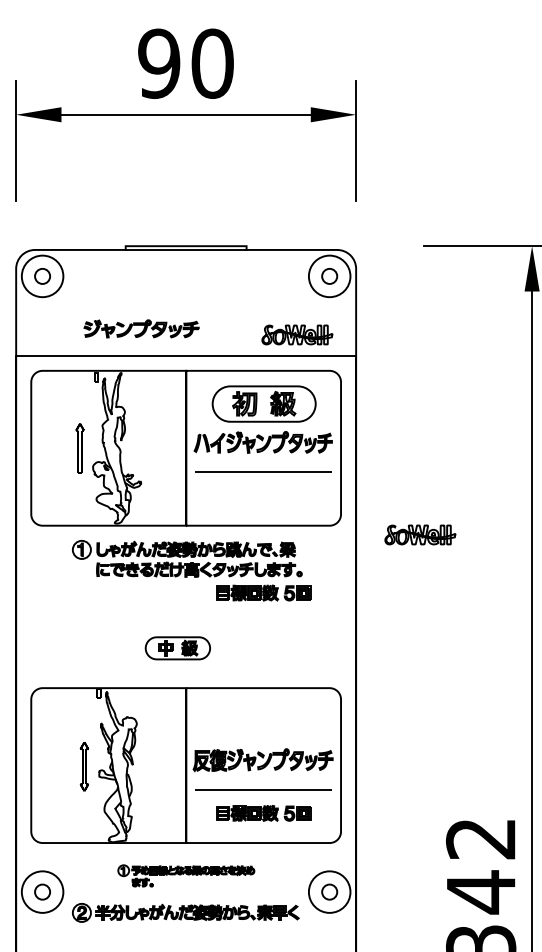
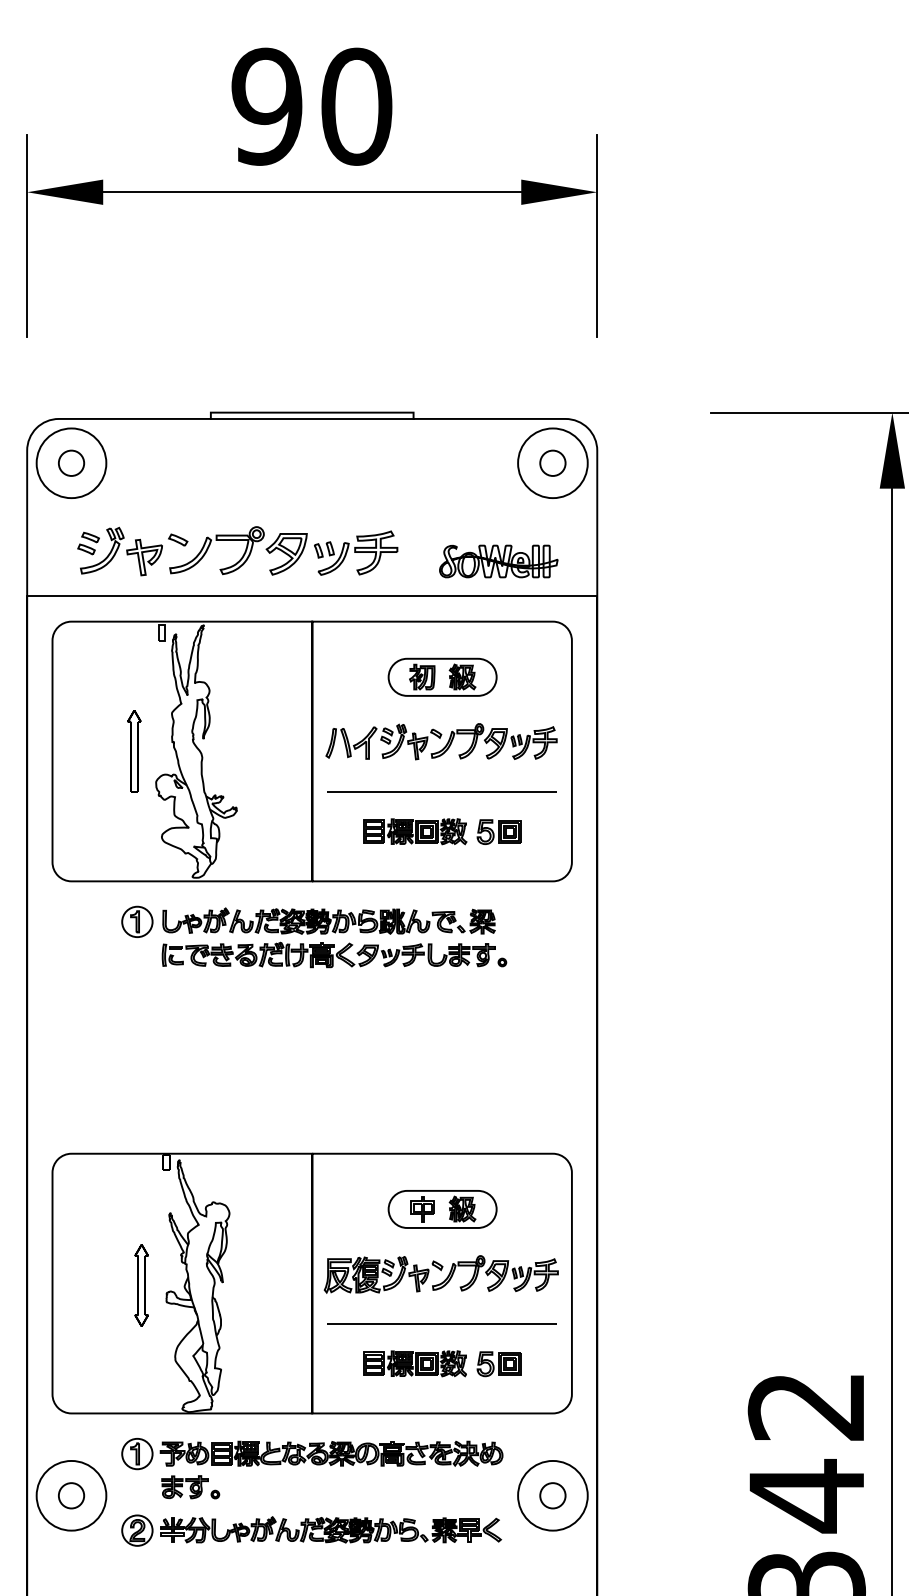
part: (141, 328) -> (237, 550), size x1.67
part: (263, 403) -> (441, 676), size x0.62
part: (420, 534) -> (705, 896), removed
part: (263, 592) -> (441, 830), moved
part: (177, 648) -> (441, 1209), moved
part: (186, 875) -> (312, 1467), size x1.67

